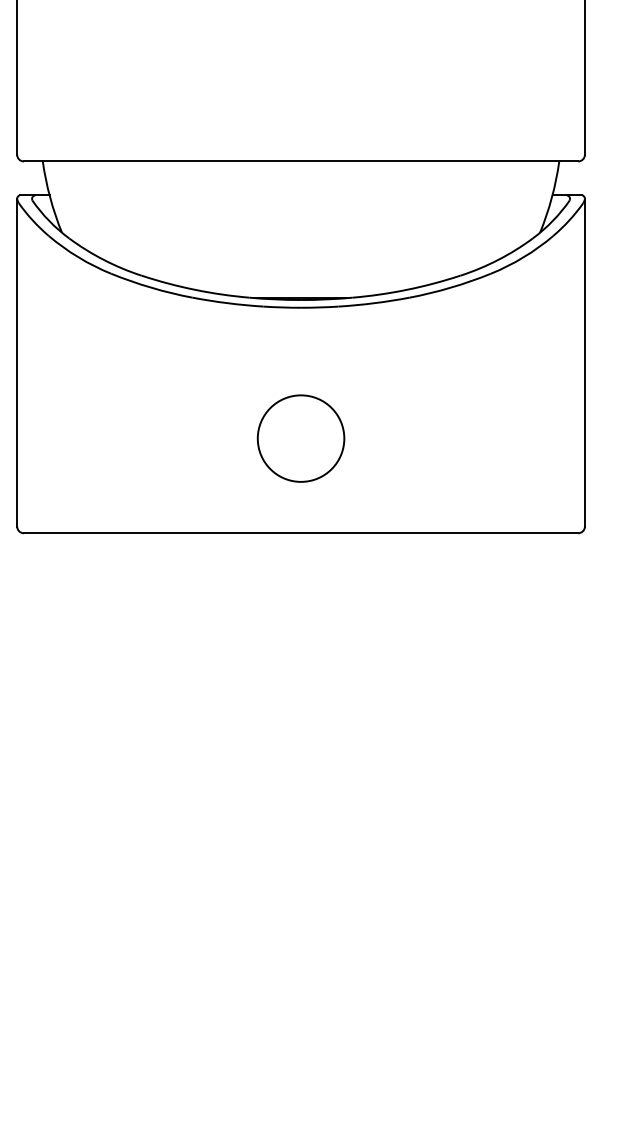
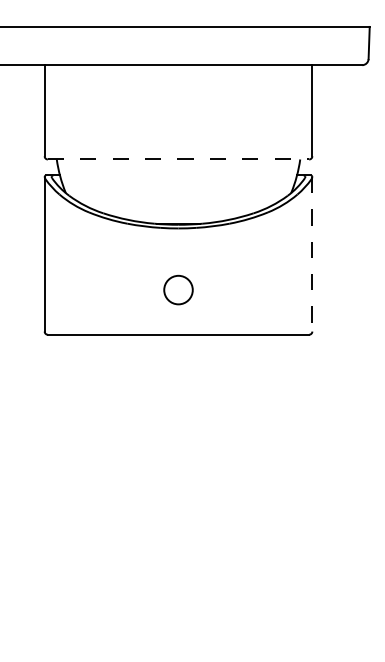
line: (301, 161) -> (178, 159), solid -> dashed
line: (585, 363) -> (312, 254), solid -> dashed
circle: (301, 437) -> (178, 289), size x0.7

